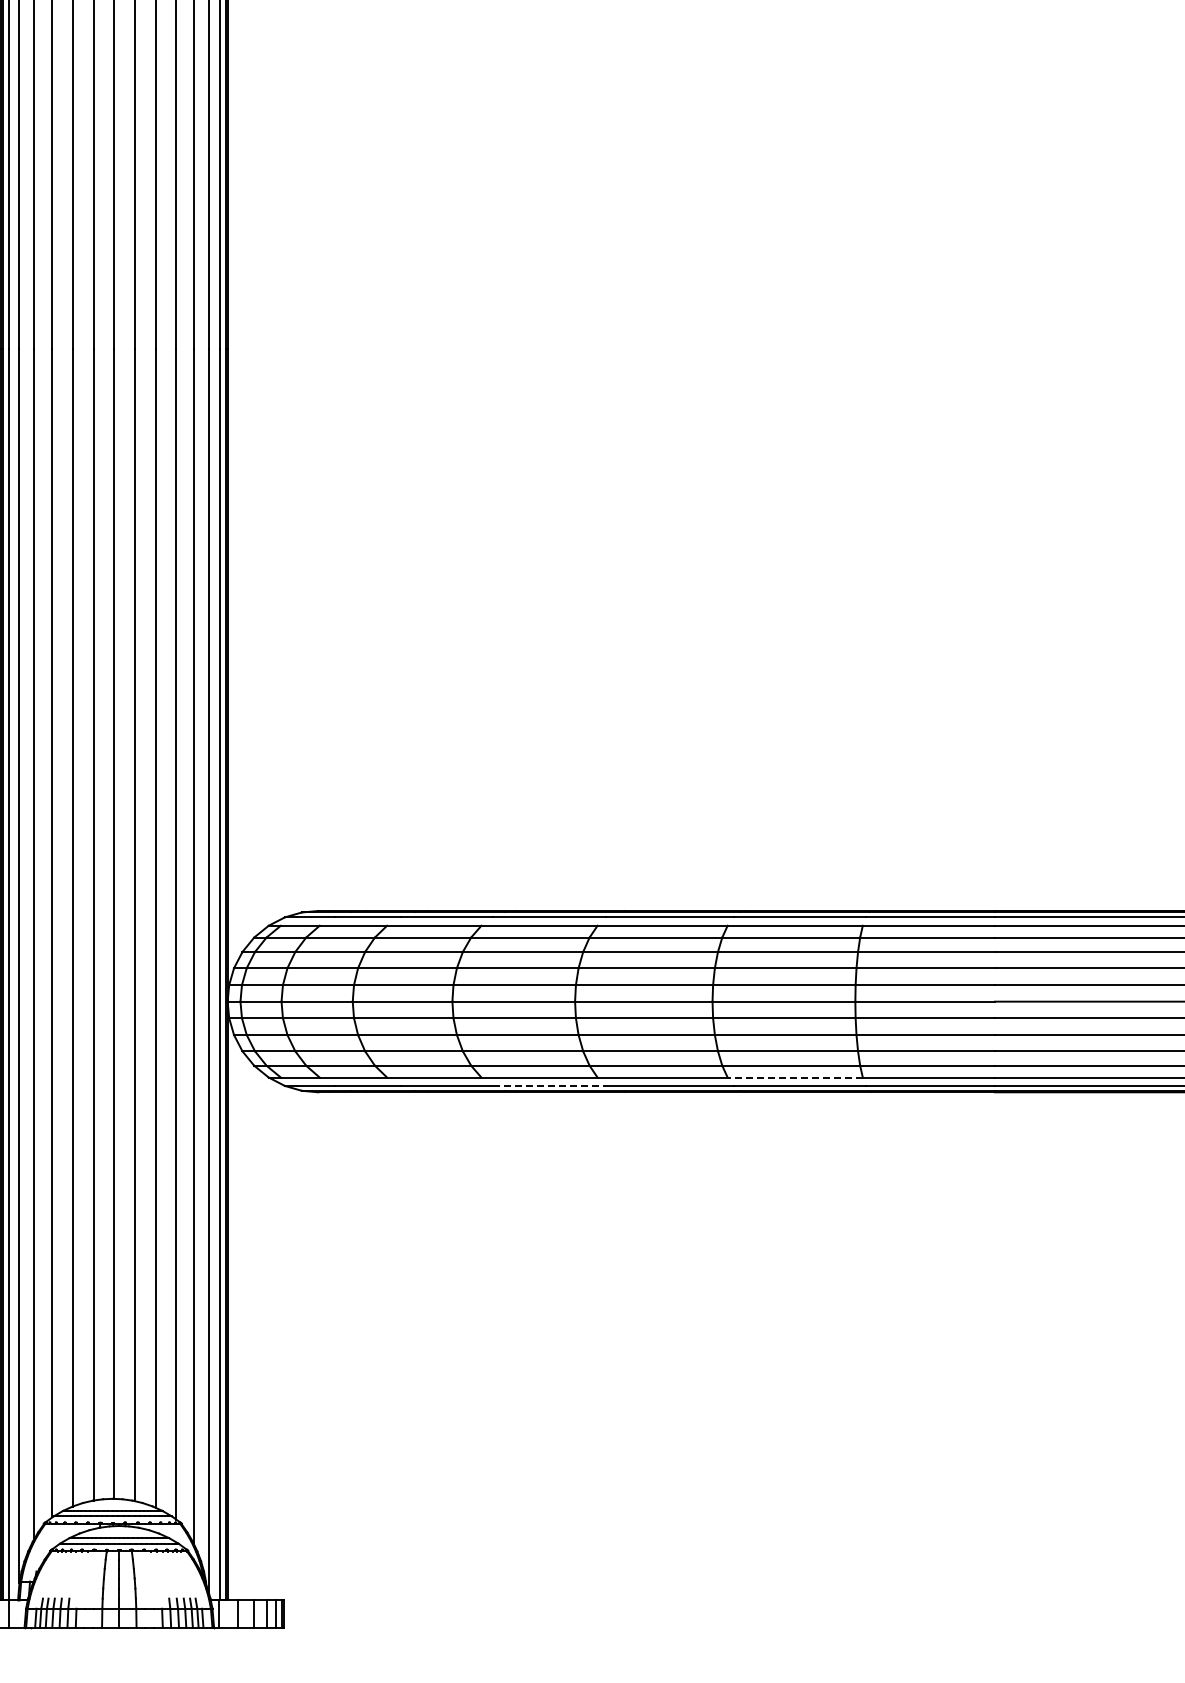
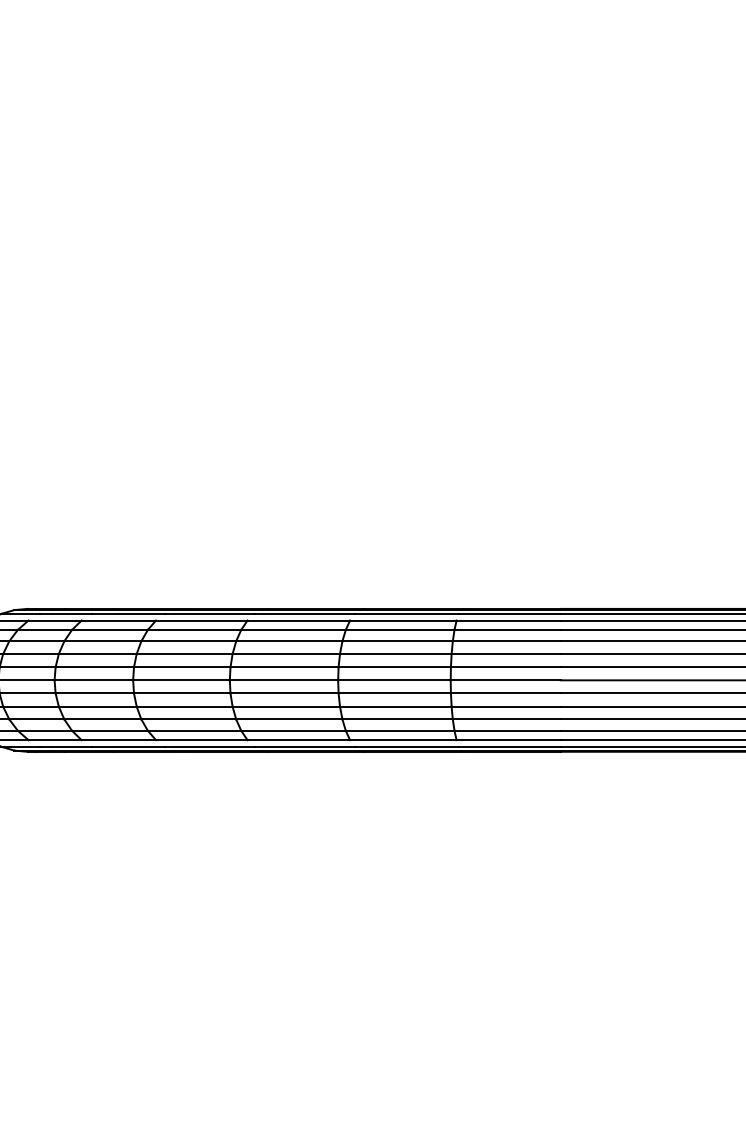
line: (795, 1077) -> (403, 740), dashed -> solid
line: (549, 1085) -> (209, 746), dashed -> solid

